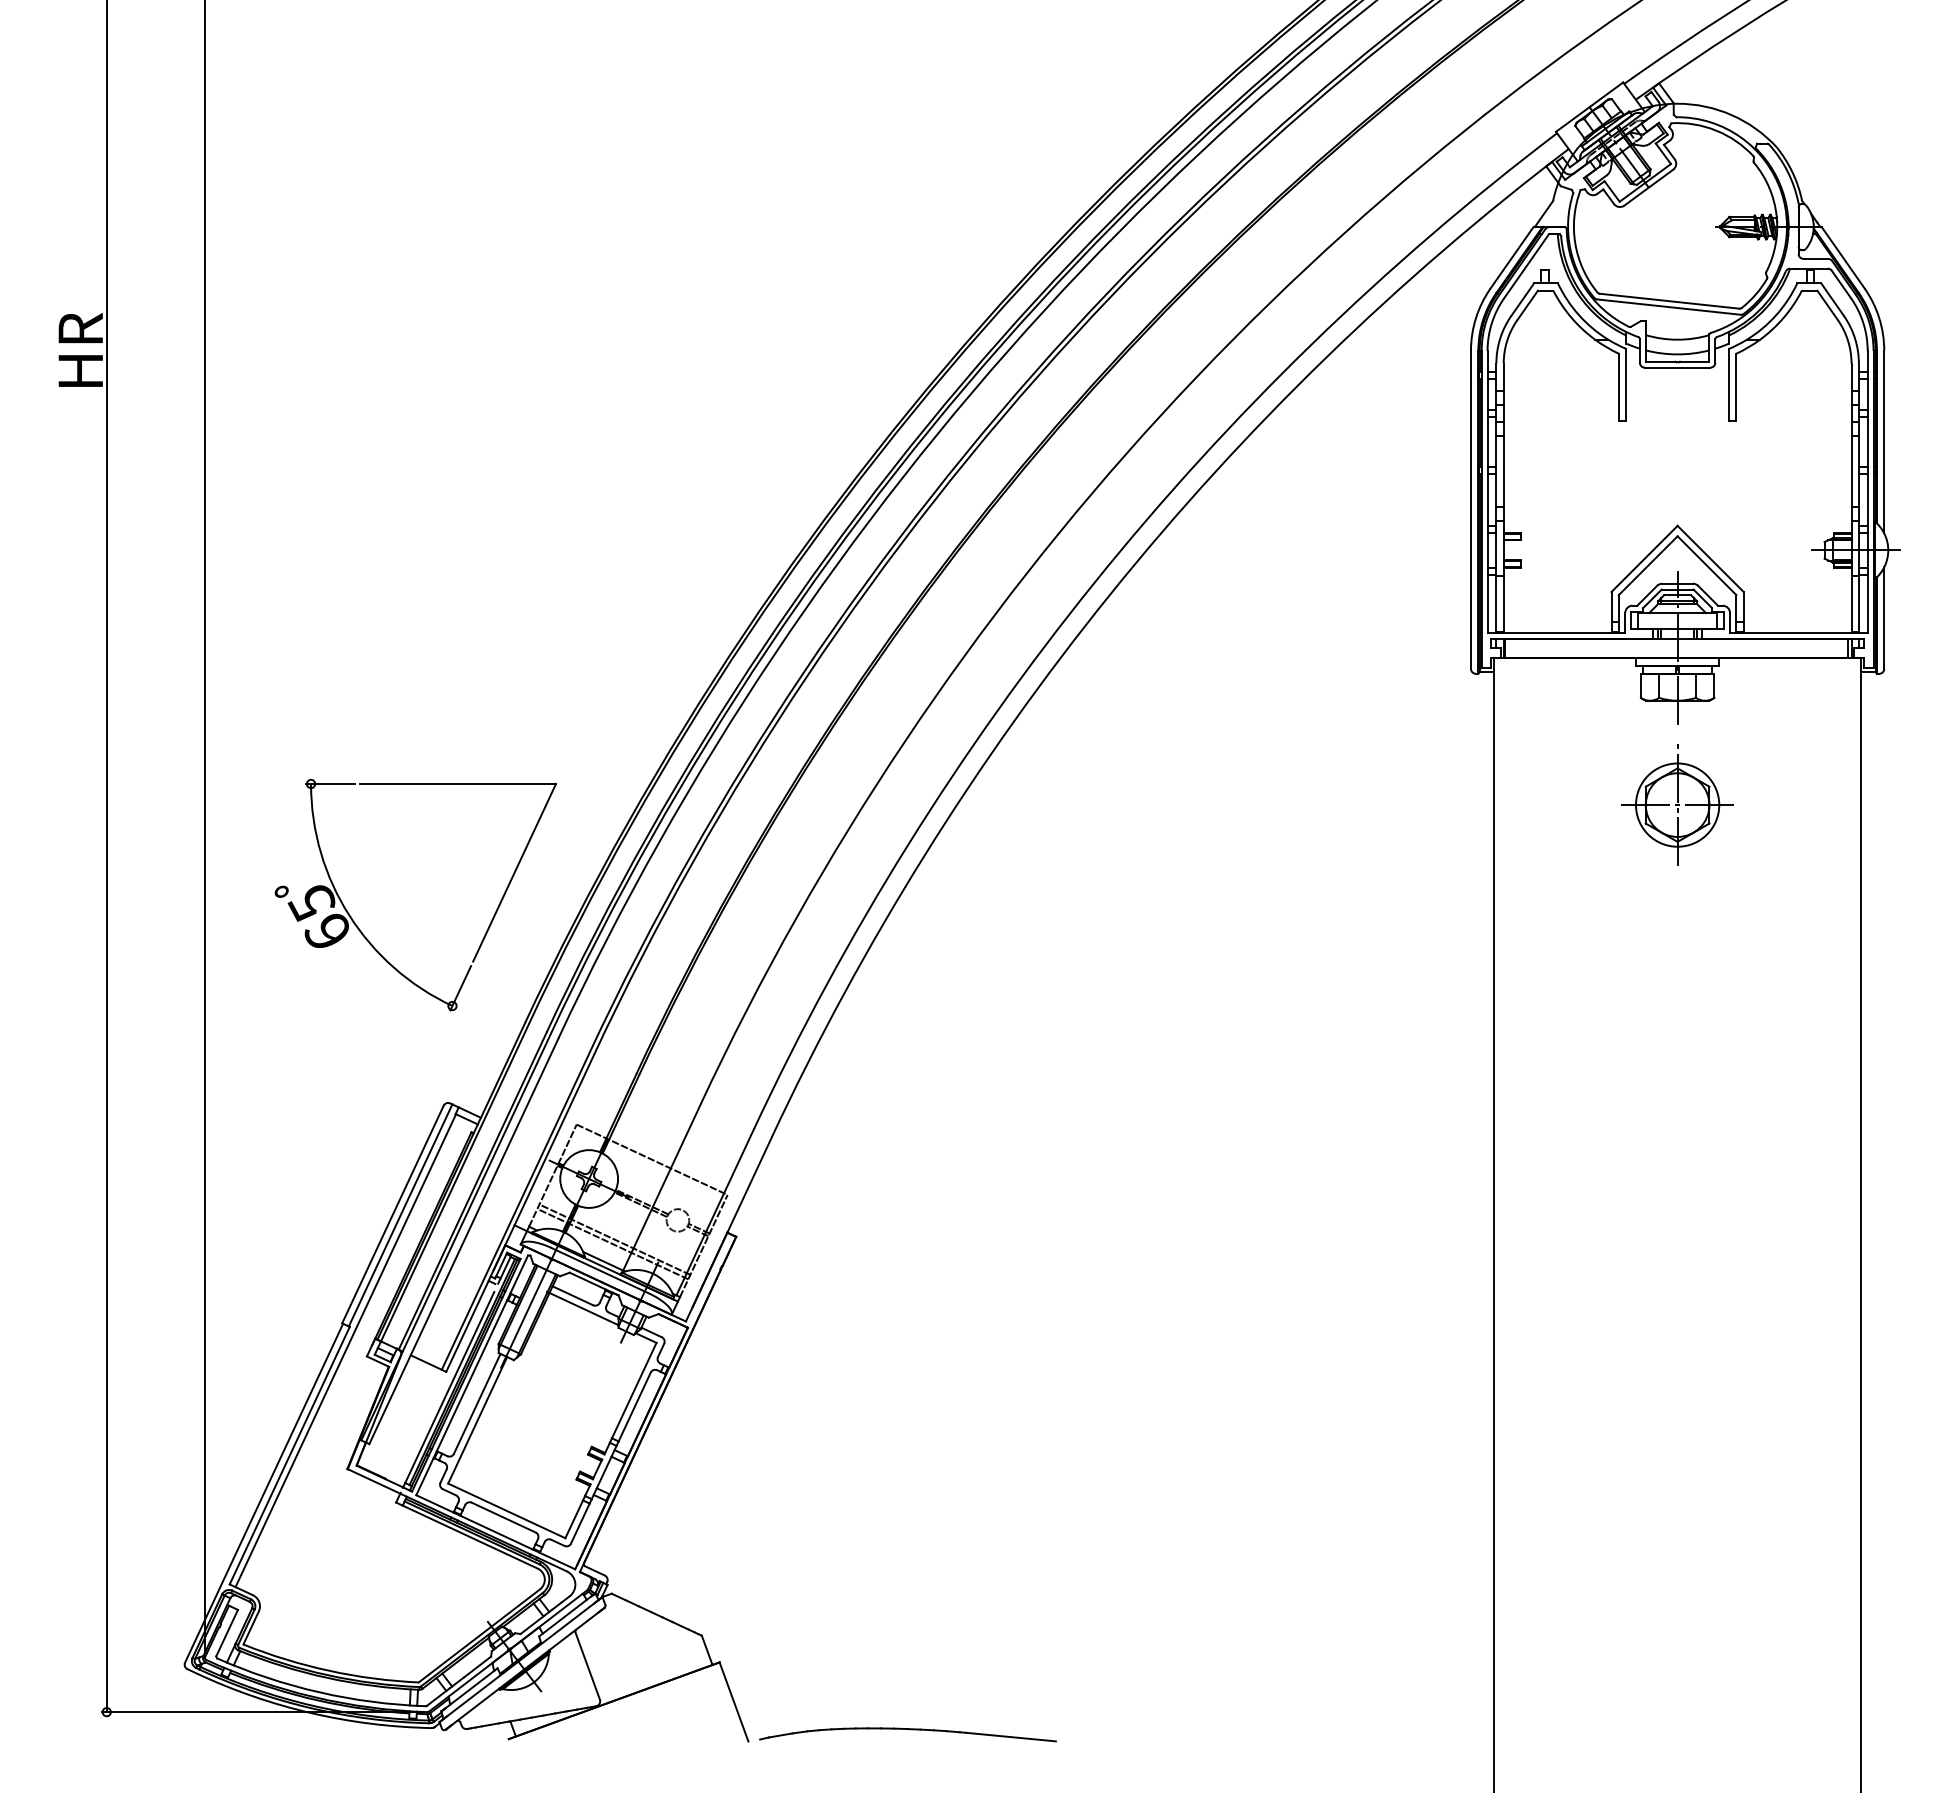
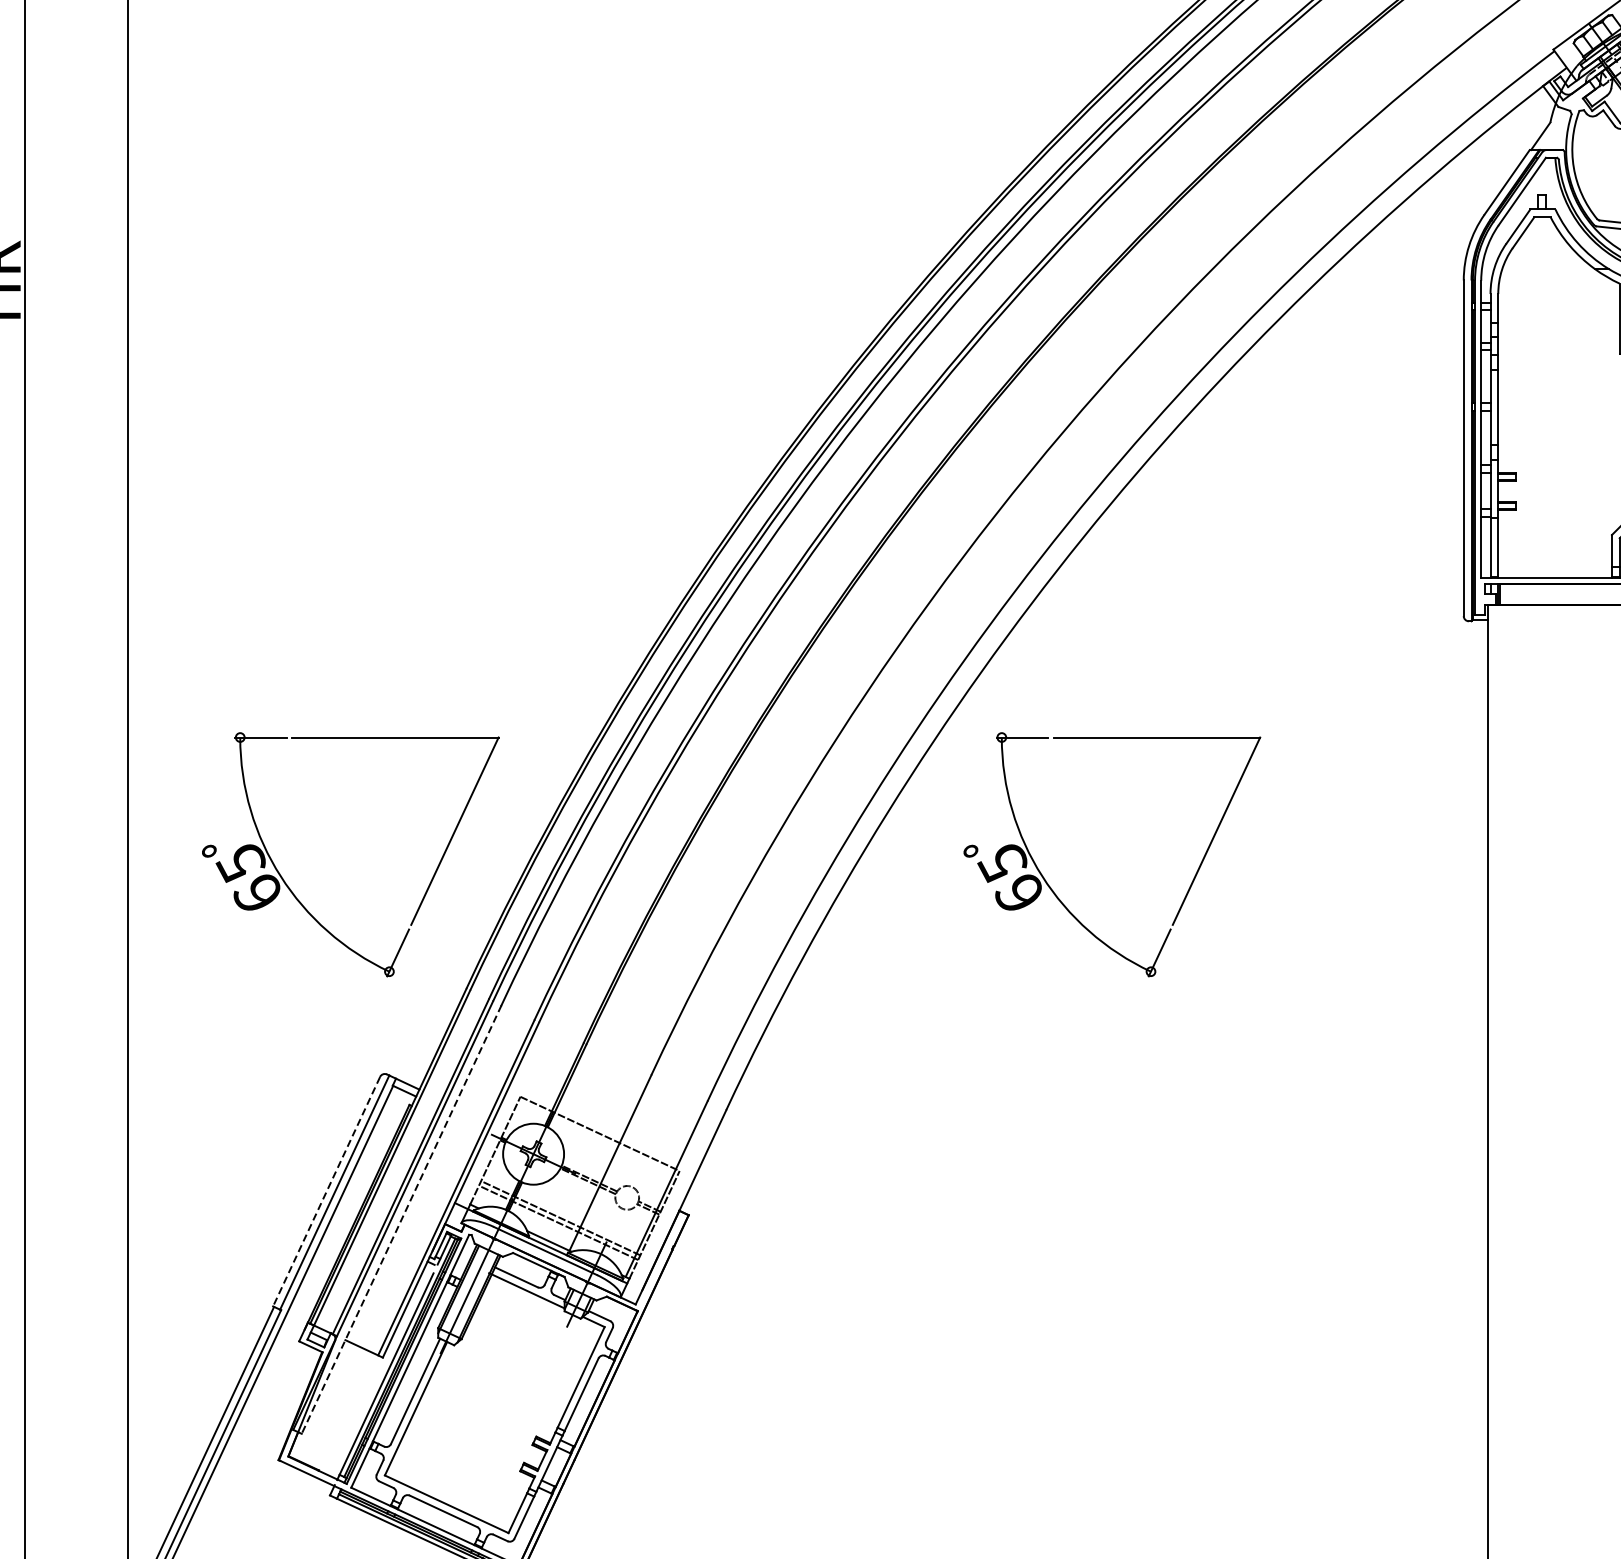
part: (1090, 939) -> (1062, 901), added
line: (392, 1215) -> (326, 1192), solid -> dashed
line: (463, 1241) -> (401, 1220), solid -> dashed

